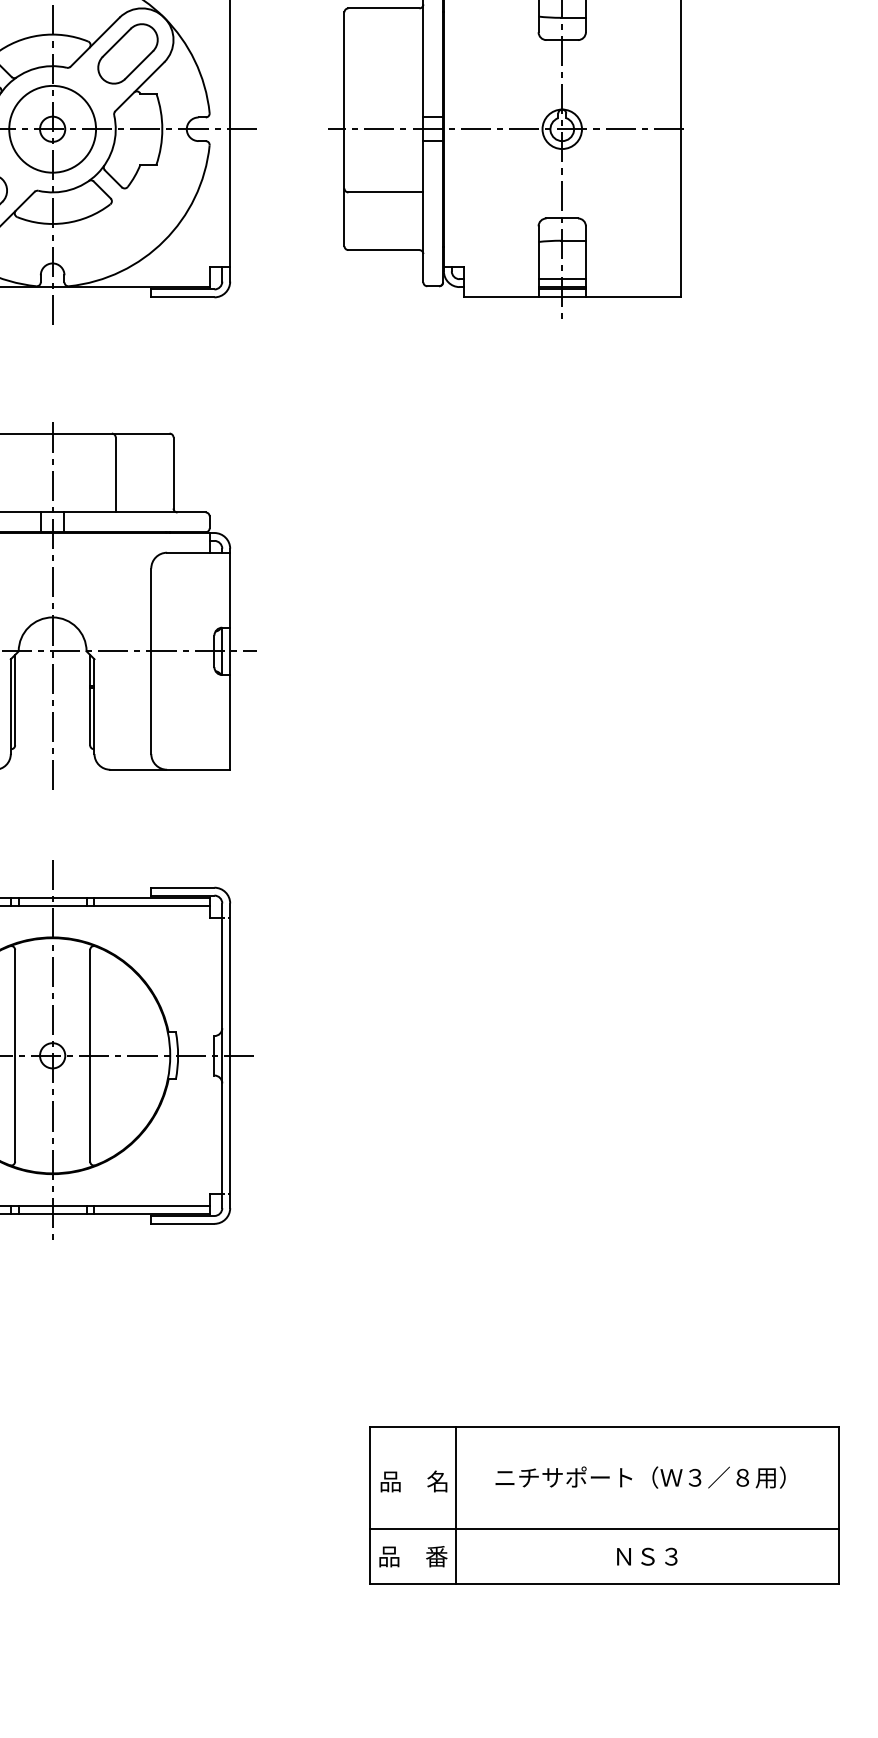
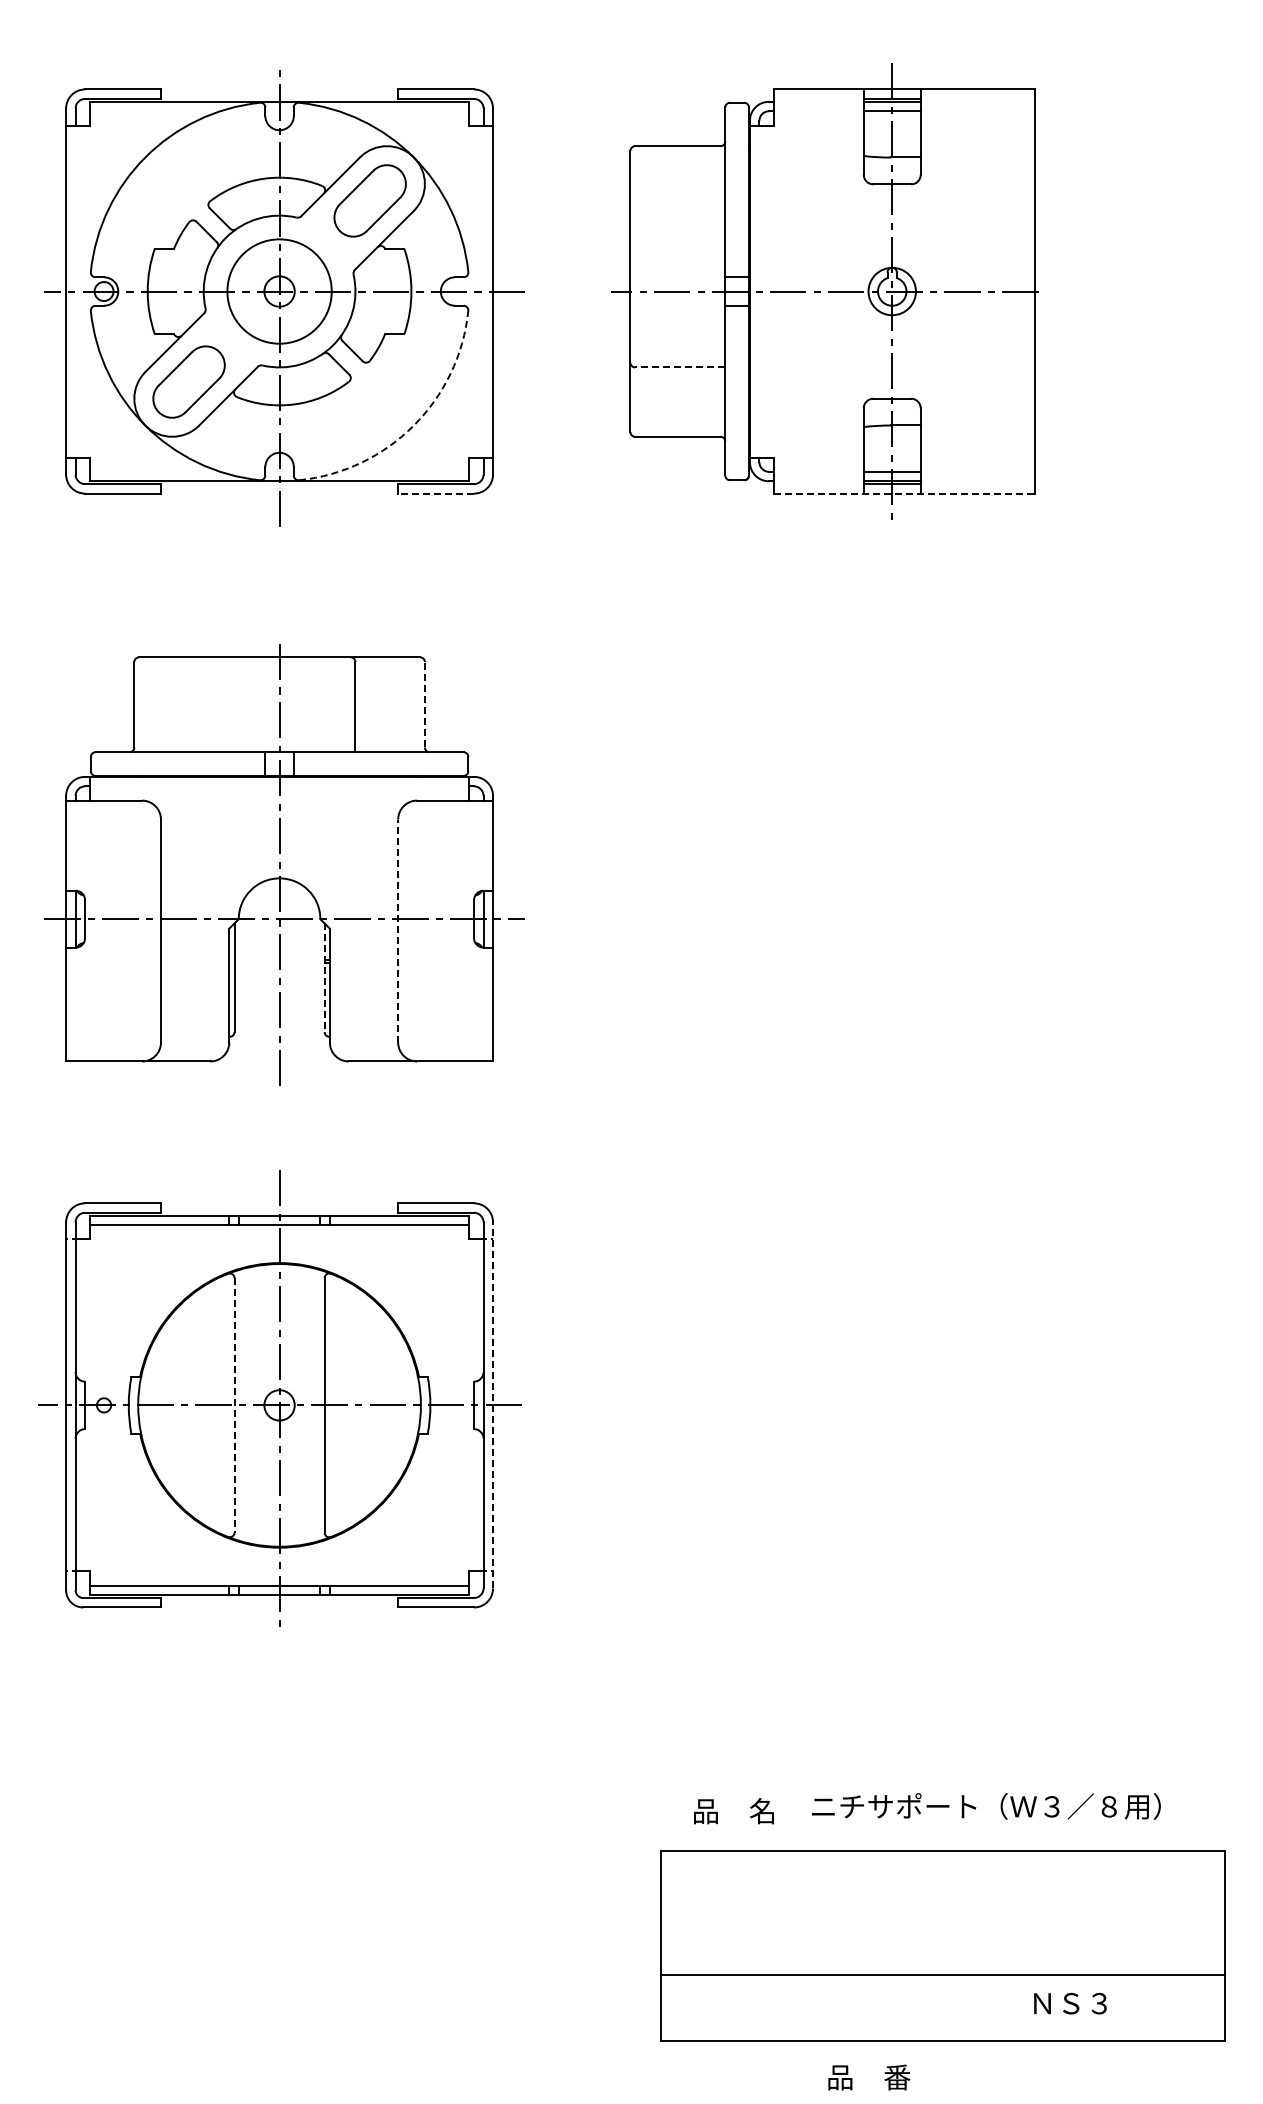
line: (385, 192) -> (679, 367), solid -> dashed
arc: (164, 240) -> (413, 425), solid -> dashed
line: (183, 297) -> (436, 493), solid -> dashed
line: (572, 297) -> (904, 493), solid -> dashed
line: (173, 472) -> (424, 704), solid -> dashed
line: (151, 660) -> (398, 930), solid -> dashed
line: (90, 700) -> (324, 978), solid -> dashed
line: (15, 1055) -> (234, 1405), solid -> dashed
line: (230, 1055) -> (493, 1404), solid -> dashed
text: (640, 1477) -> (986, 1806), moved
text: (413, 1481) -> (733, 1811), moved
line: (456, 1505) -> (765, 1945), removed
text: (413, 1556) -> (869, 2077), moved
text: (647, 1556) -> (1070, 2003), moved

